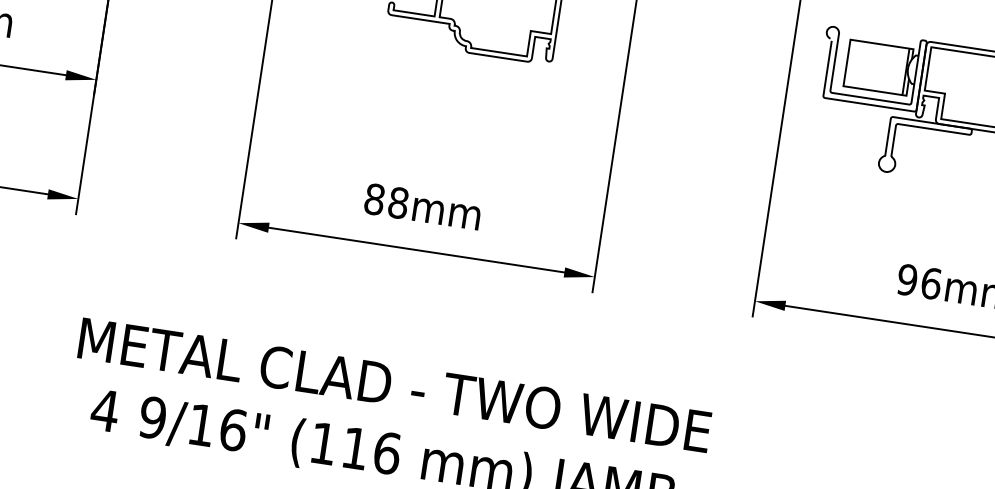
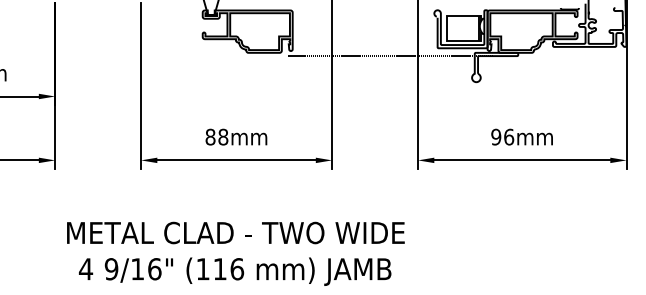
line: (735, 98) -> (391, 55), added

